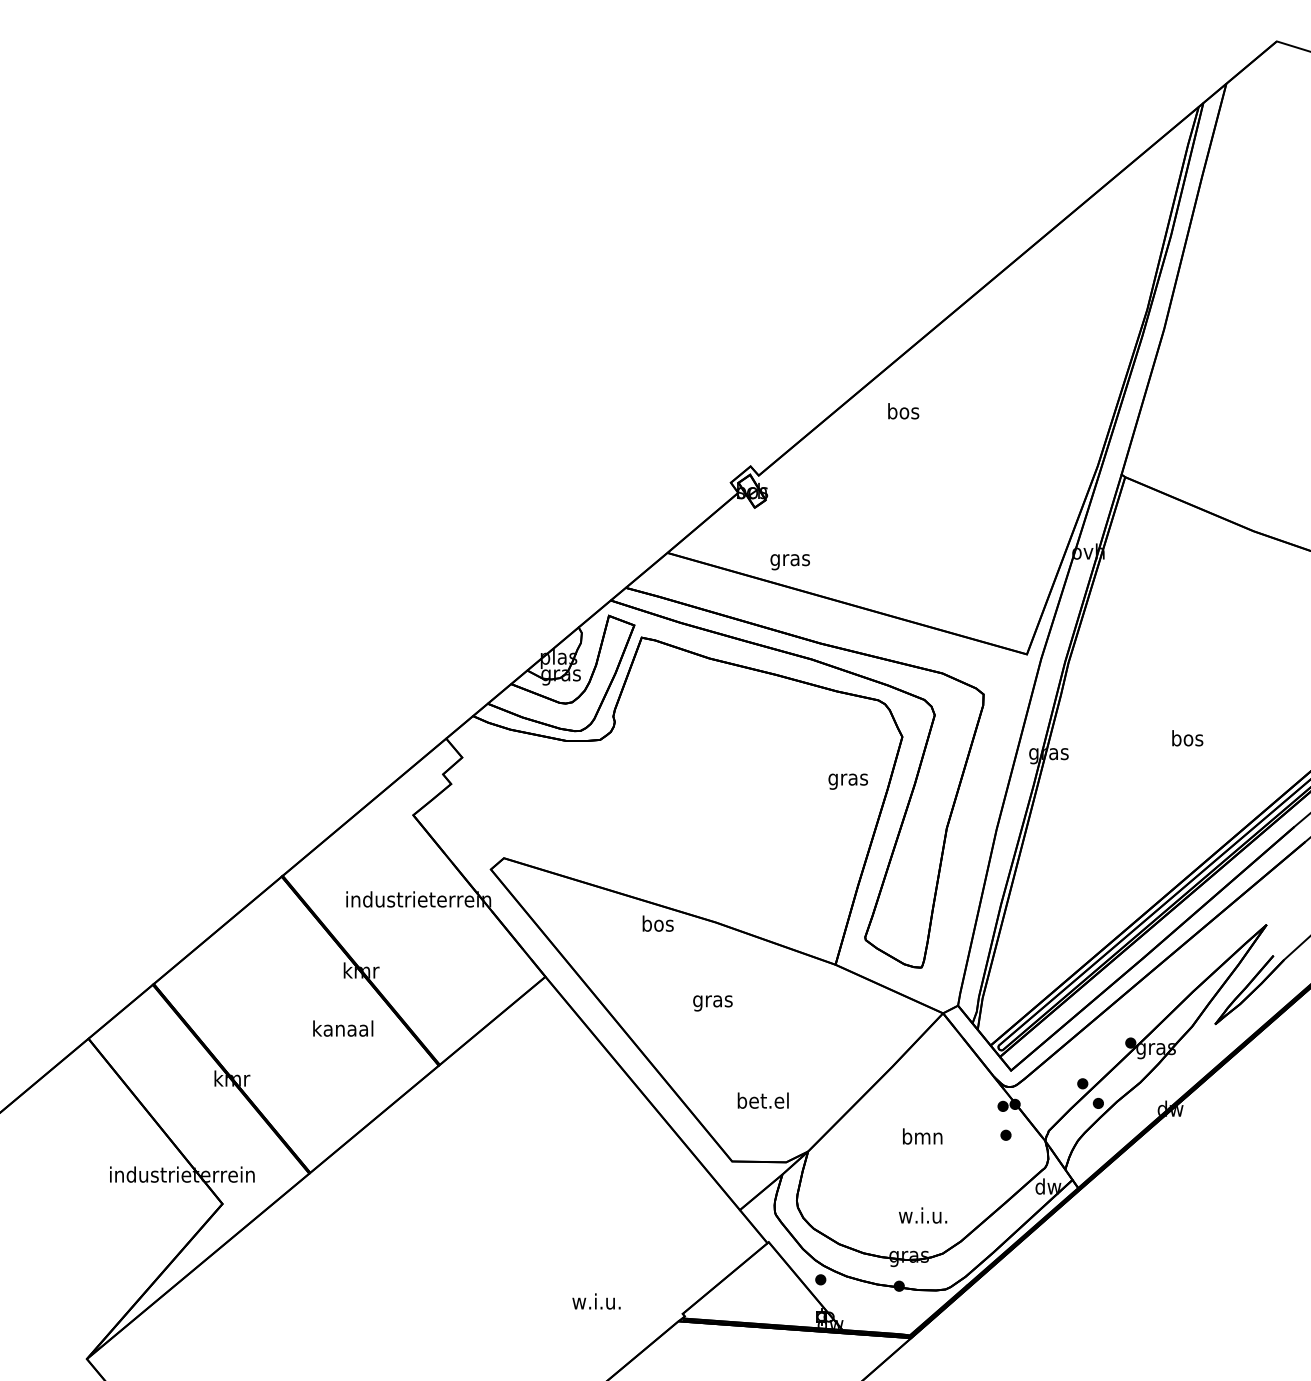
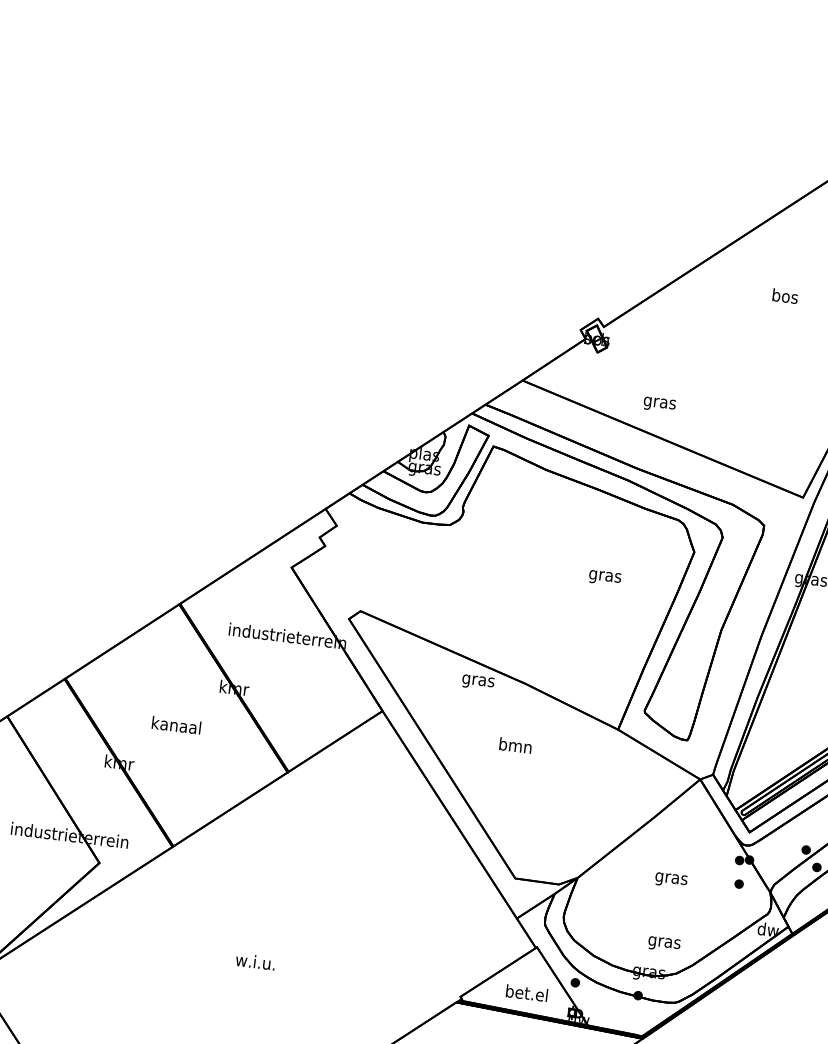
text: (903, 411) -> (785, 296), moved
text: (789, 562) -> (659, 404), moved
text: (847, 781) -> (604, 577), moved
text: (657, 925) -> (478, 680), bos -> gras
text: (712, 1001) -> (515, 747), gras -> bmn
text: (343, 1028) -> (176, 725), moved
text: (762, 1100) -> (526, 992), moved
text: (922, 1138) -> (671, 878), bmn -> gras
text: (922, 1217) -> (663, 942), w.i.u. -> gras
text: (596, 1301) -> (255, 961), moved

